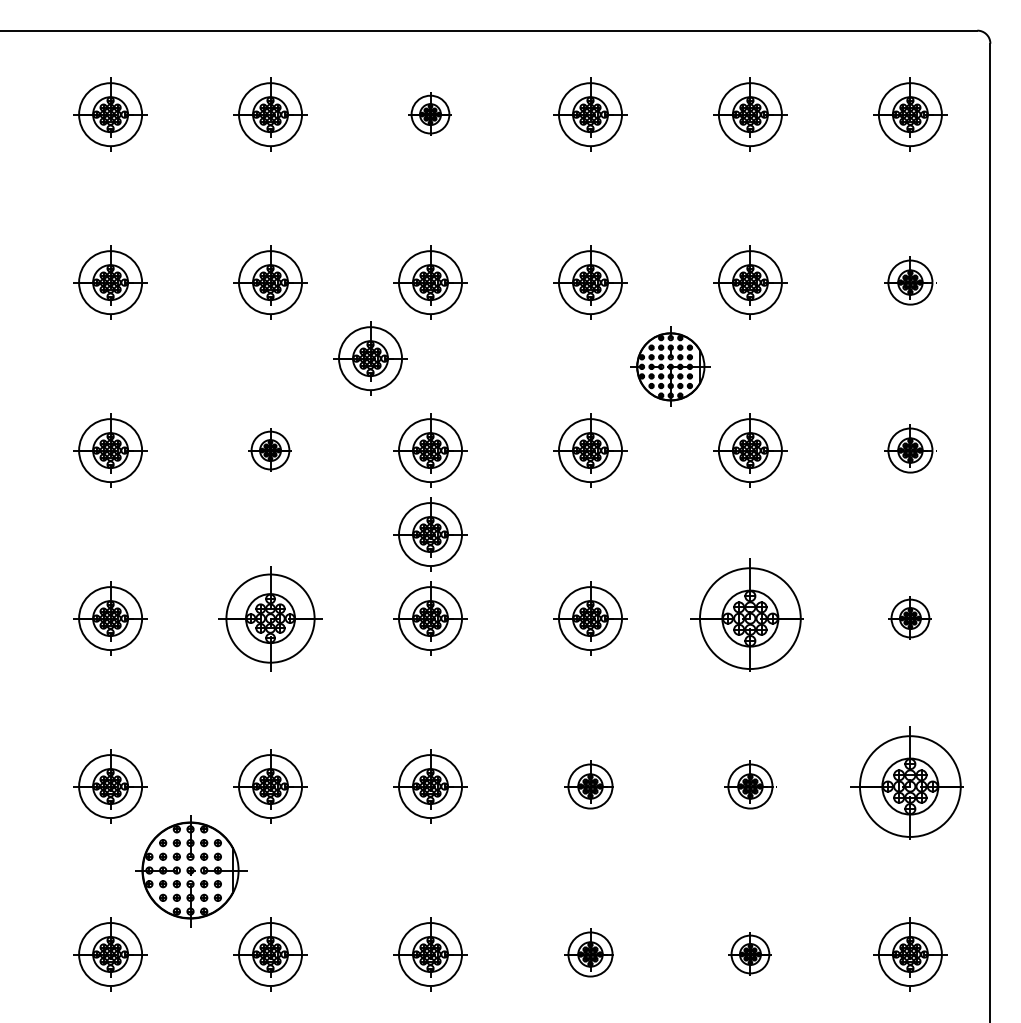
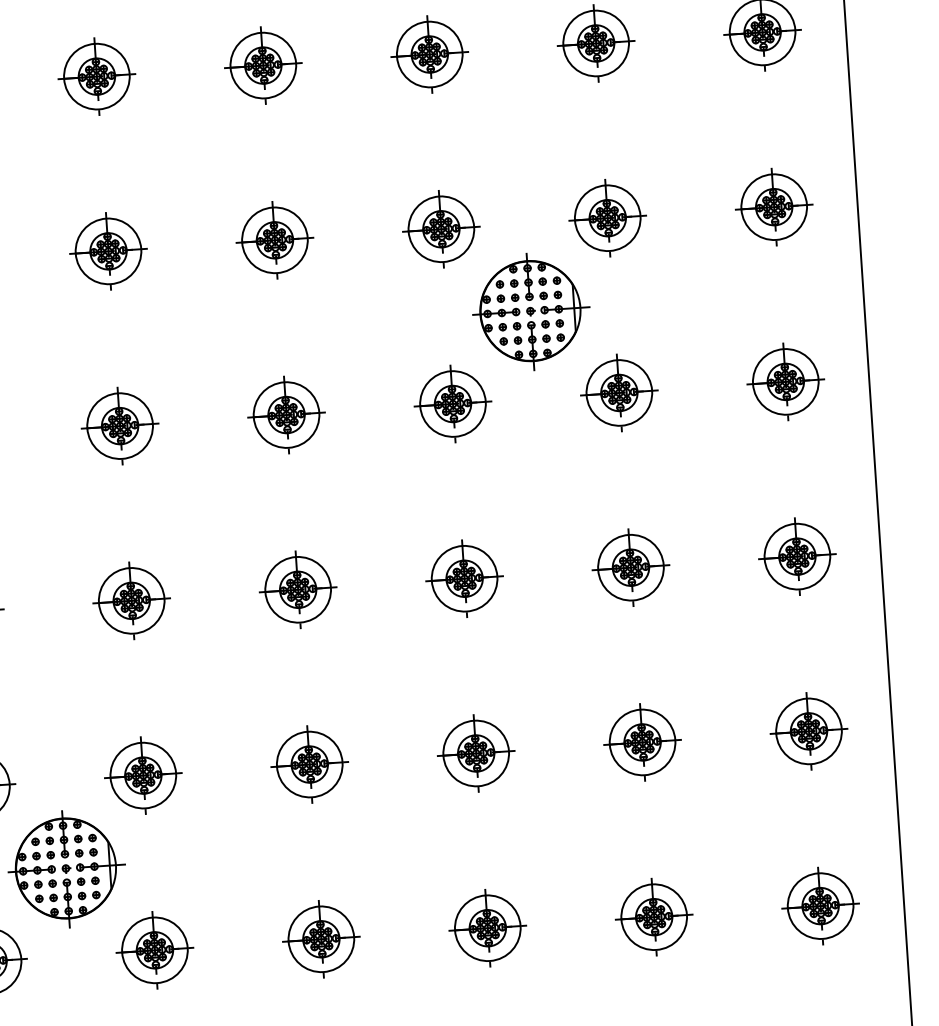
part: (430, 114) -> (263, 65), size x1.67
part: (910, 282) -> (774, 207), size x1.43
part: (370, 358) -> (217, 323), removed
part: (671, 367) -> (531, 311), size x1.43
part: (270, 450) -> (120, 426), size x1.67
part: (910, 450) -> (785, 381), size x1.43
part: (430, 534) -> (292, 502), removed
part: (270, 618) -> (131, 600), size x0.71
part: (750, 618) -> (631, 567), size x0.62
part: (910, 618) -> (797, 556), size x1.67
part: (590, 786) -> (476, 753), size x1.43
part: (750, 786) -> (642, 742), size x1.43
part: (910, 786) -> (809, 731), size x0.62
part: (590, 954) -> (487, 928), size x1.43
part: (750, 954) -> (654, 917), size x1.67

